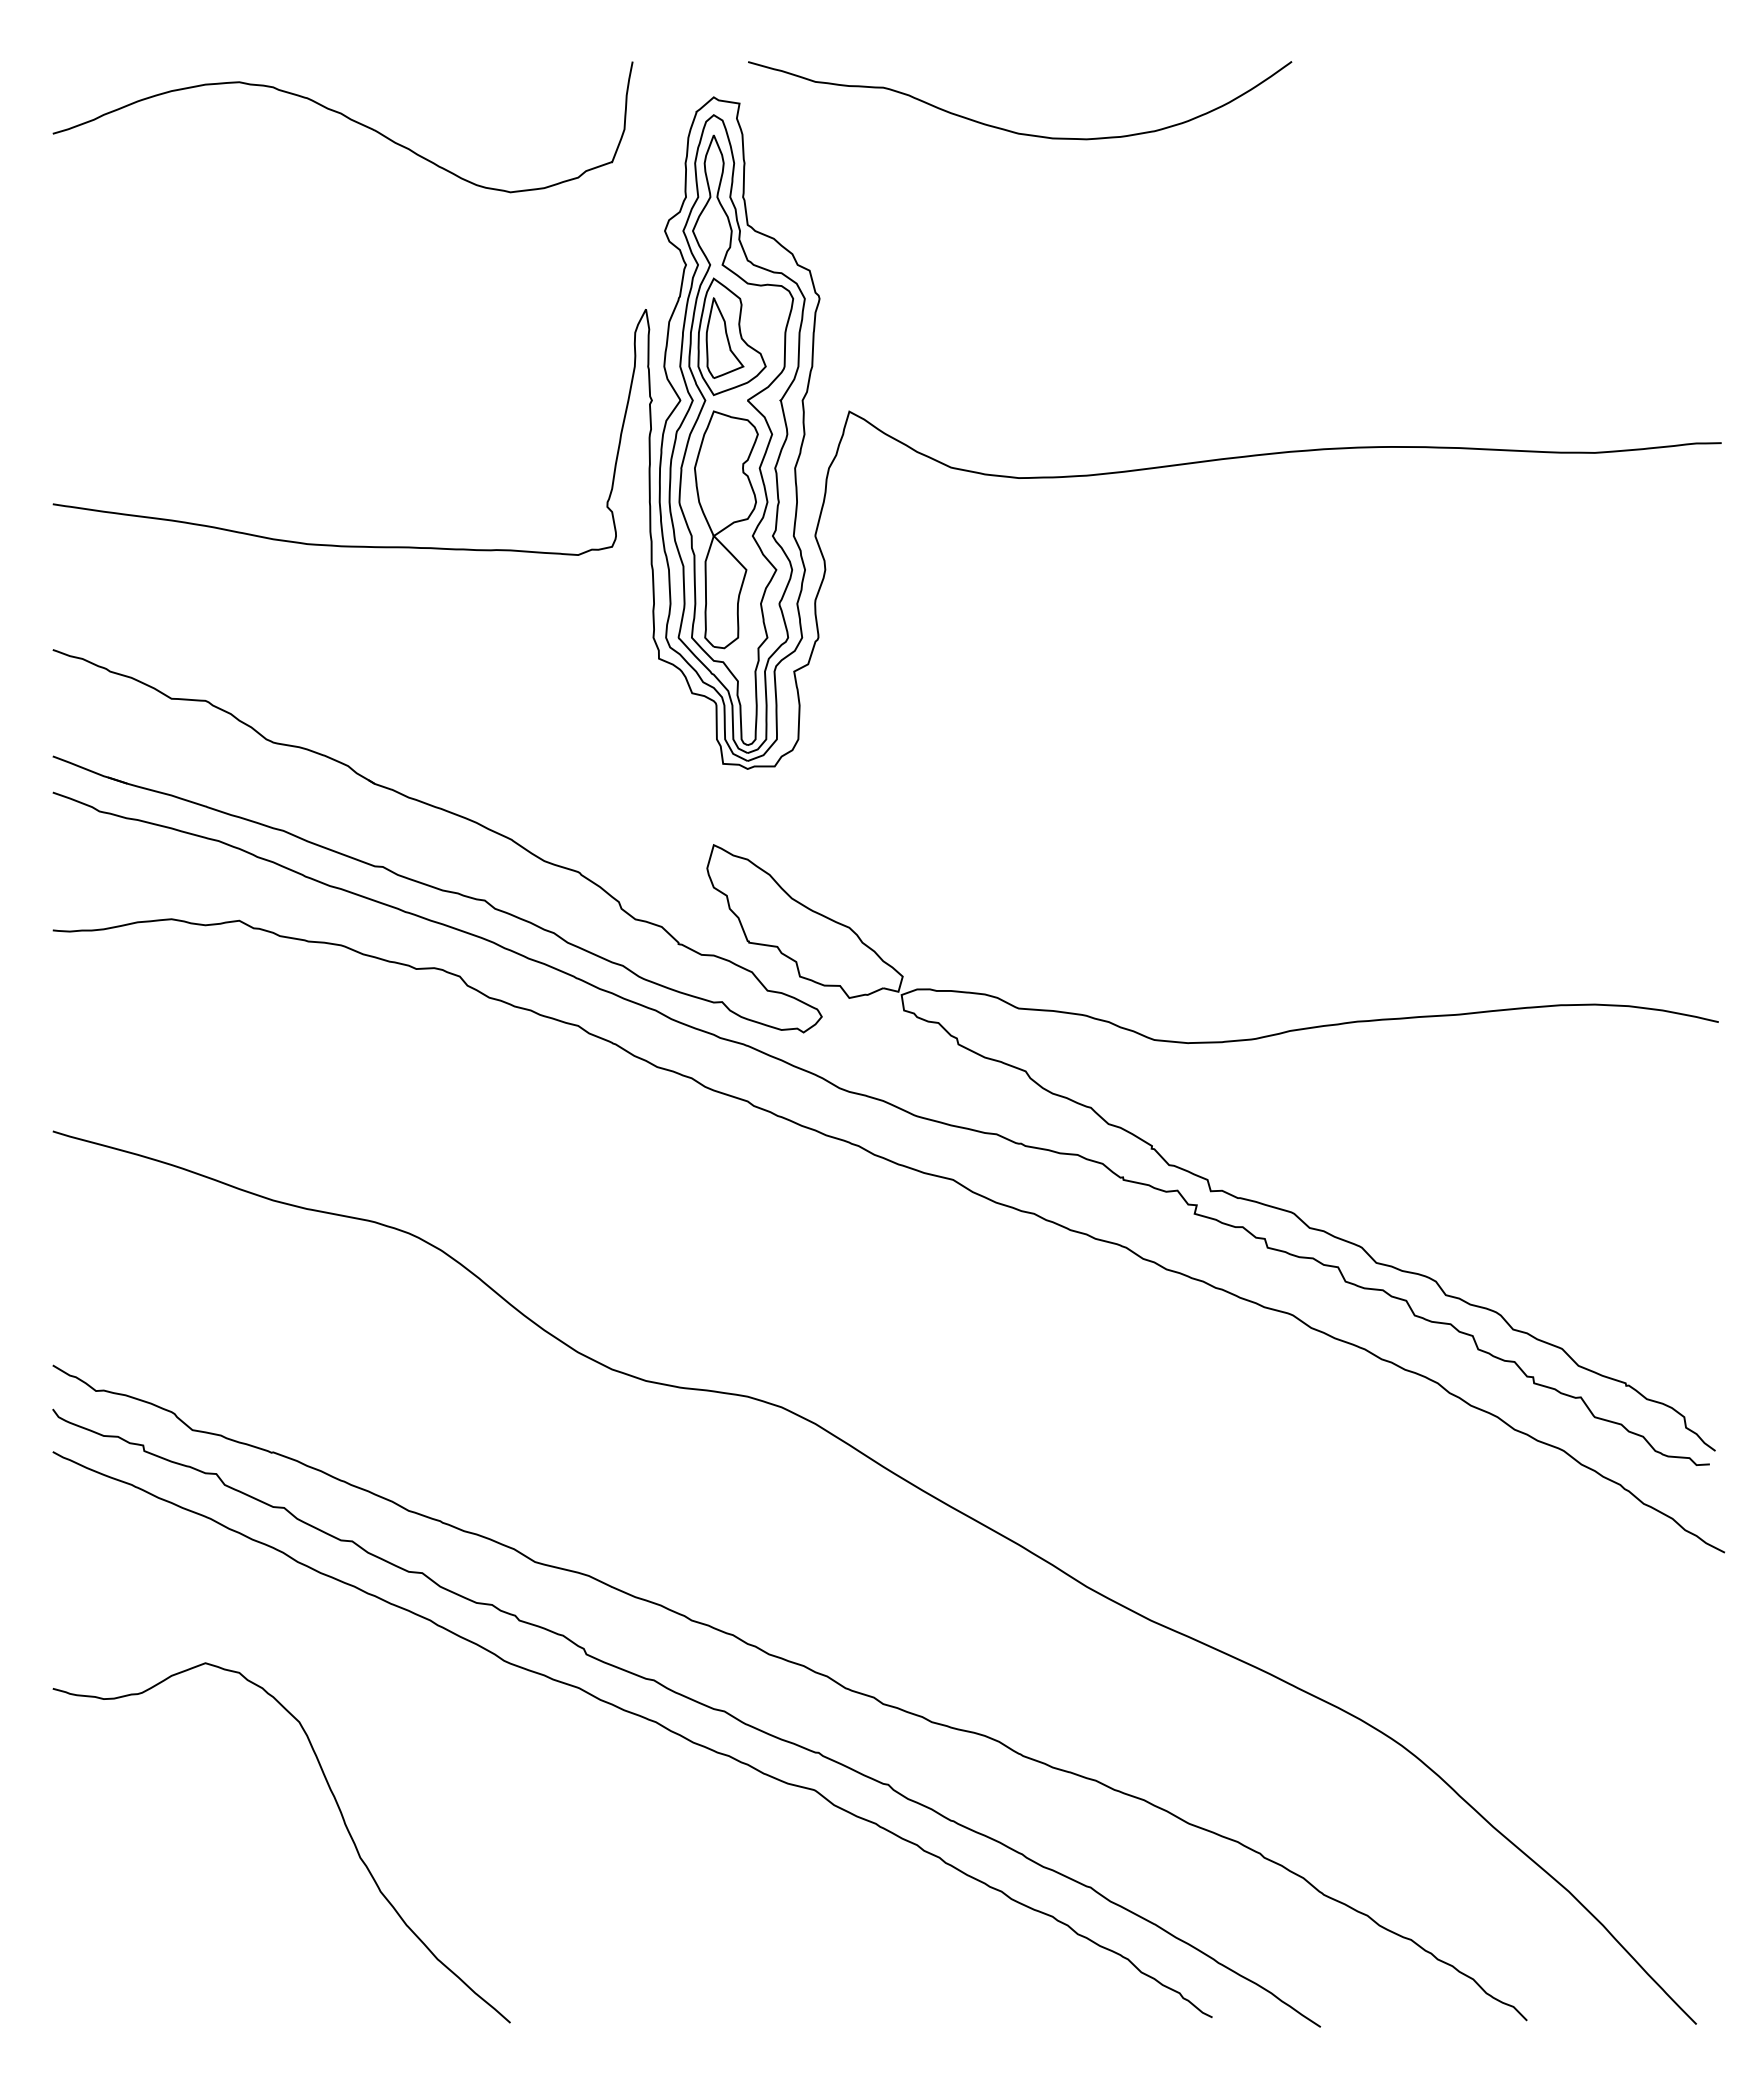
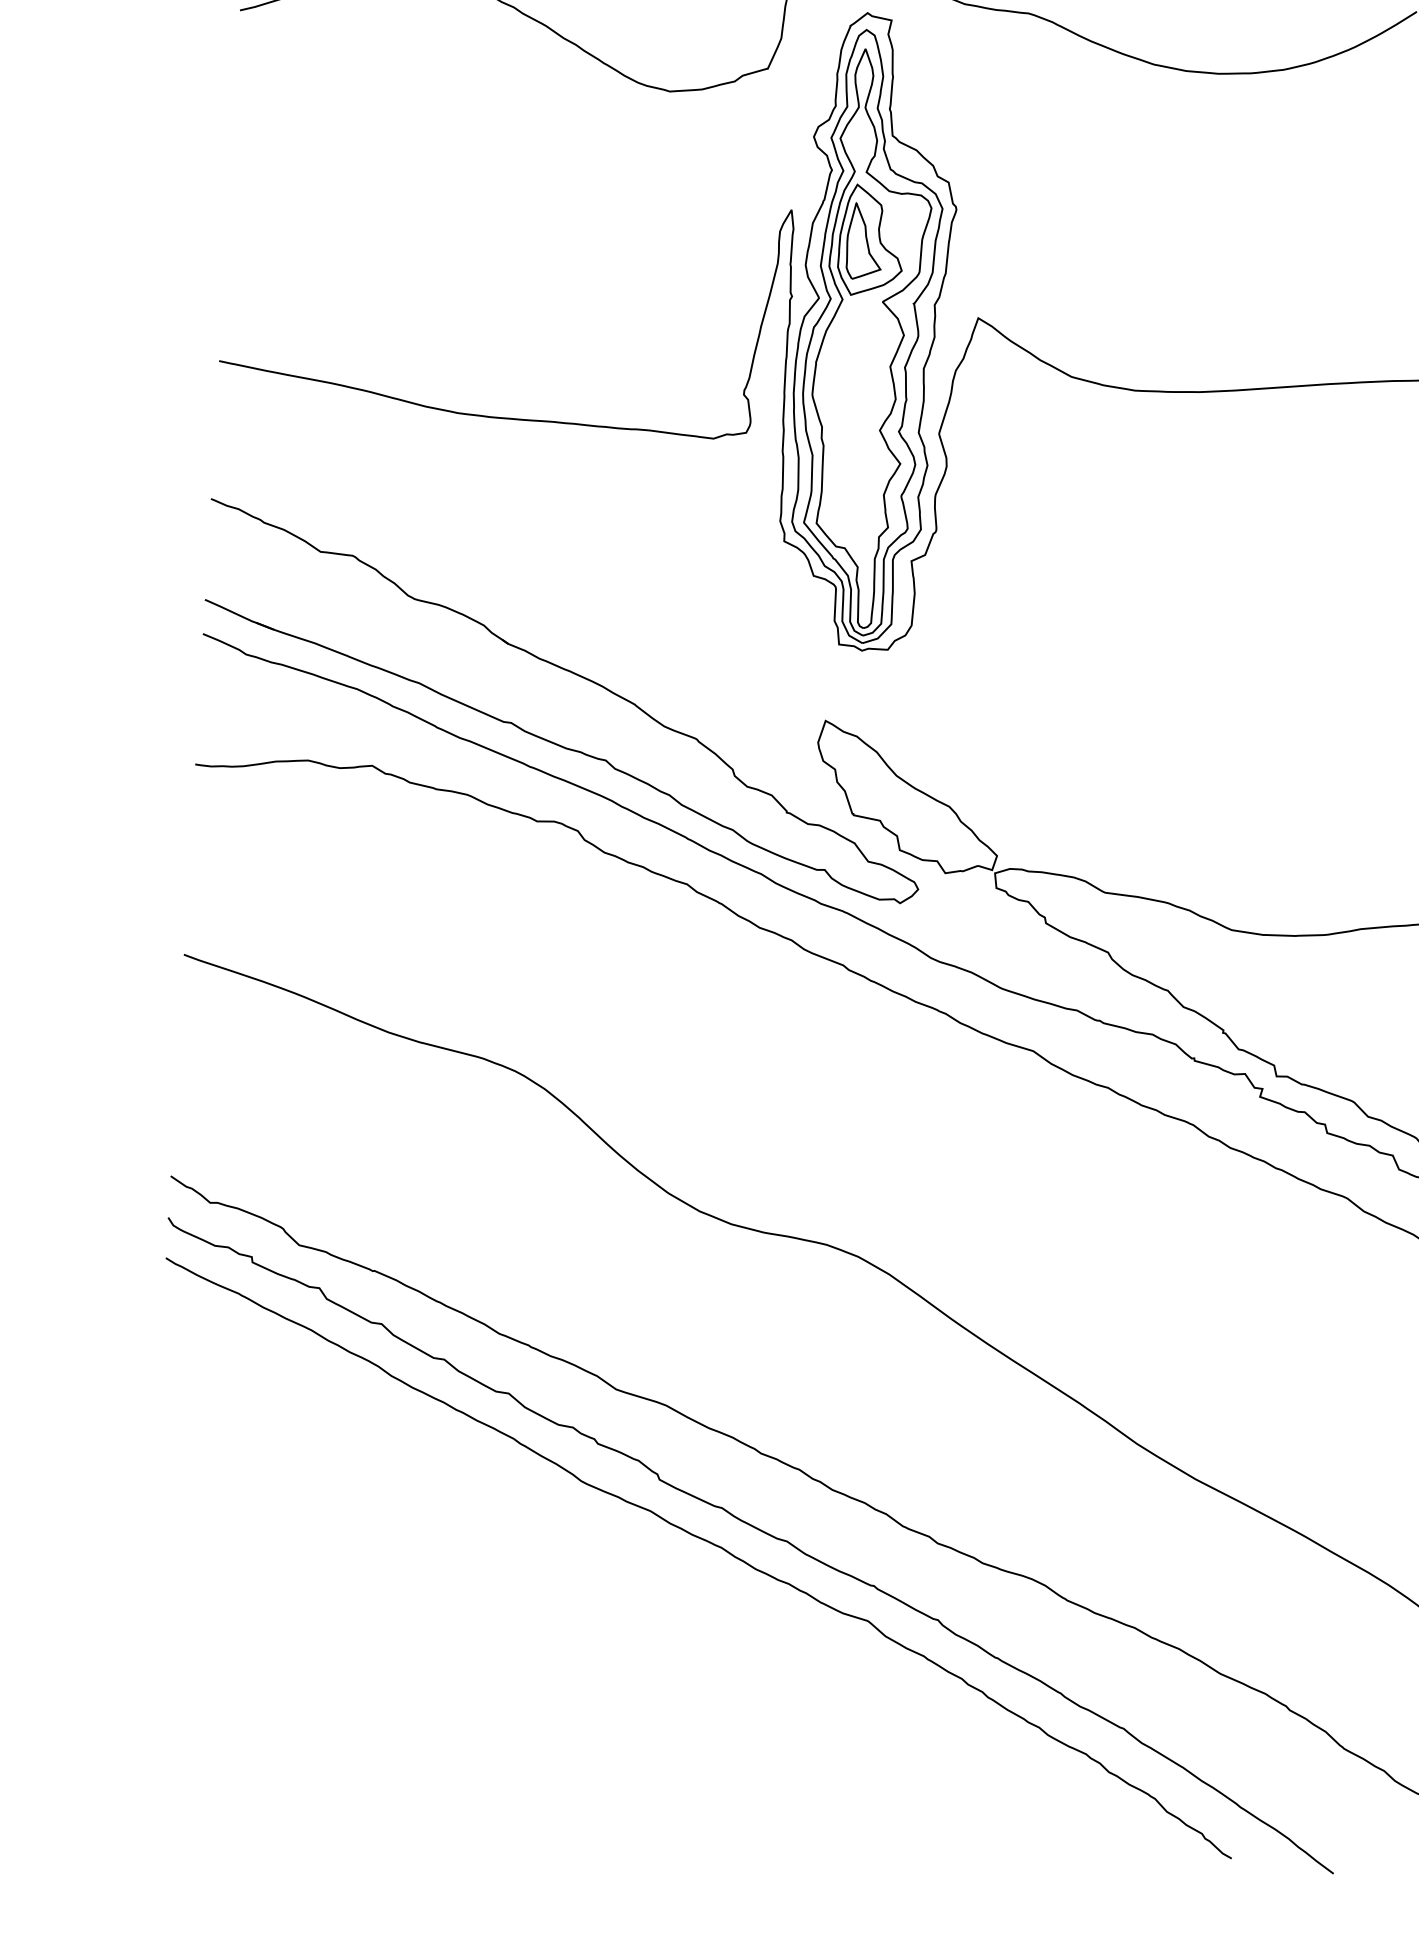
part: (726, 529) -> (855, 422), removed
curve: (341, 1817) -> (418, 1620), removed

